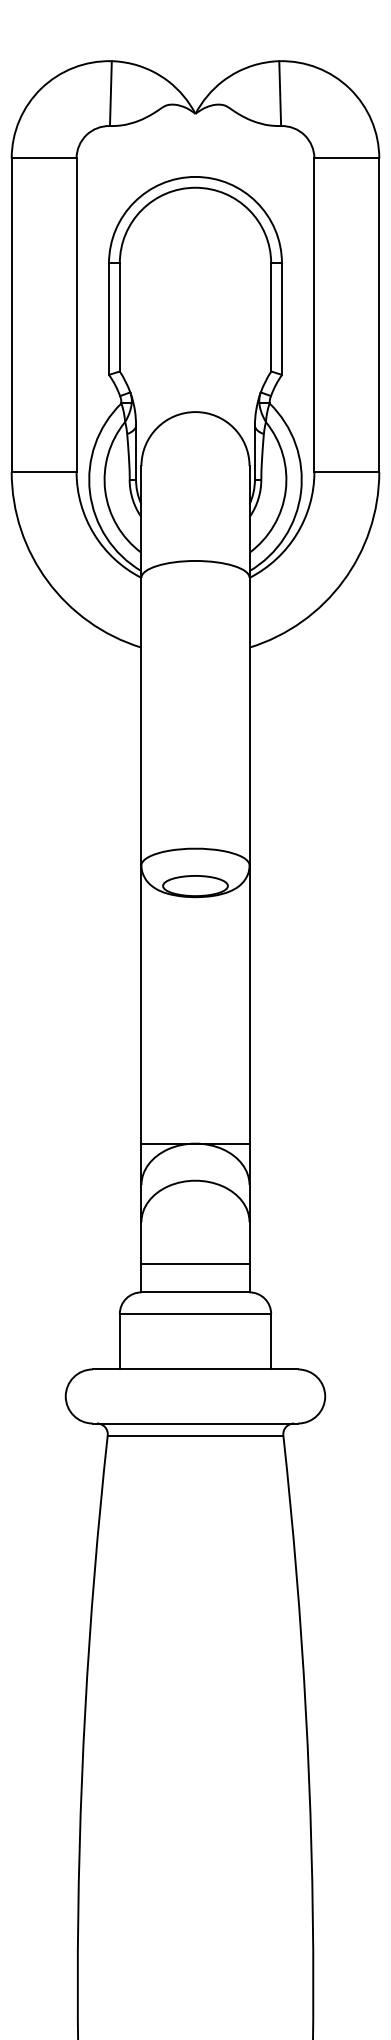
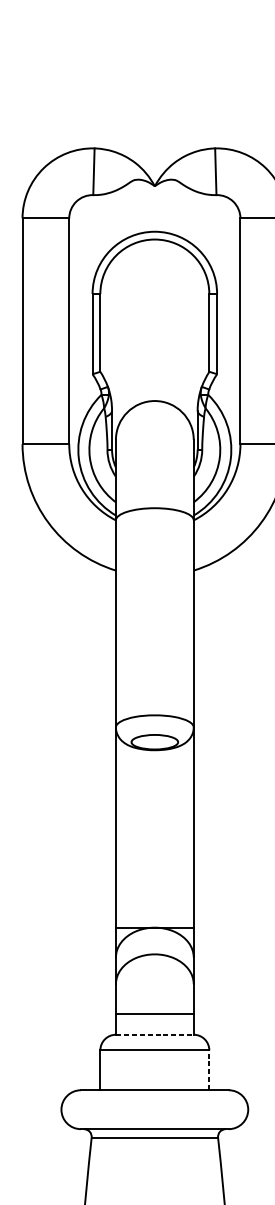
line: (195, 1292) -> (154, 1034), solid -> dashed
line: (271, 1341) -> (209, 1070), solid -> dashed

